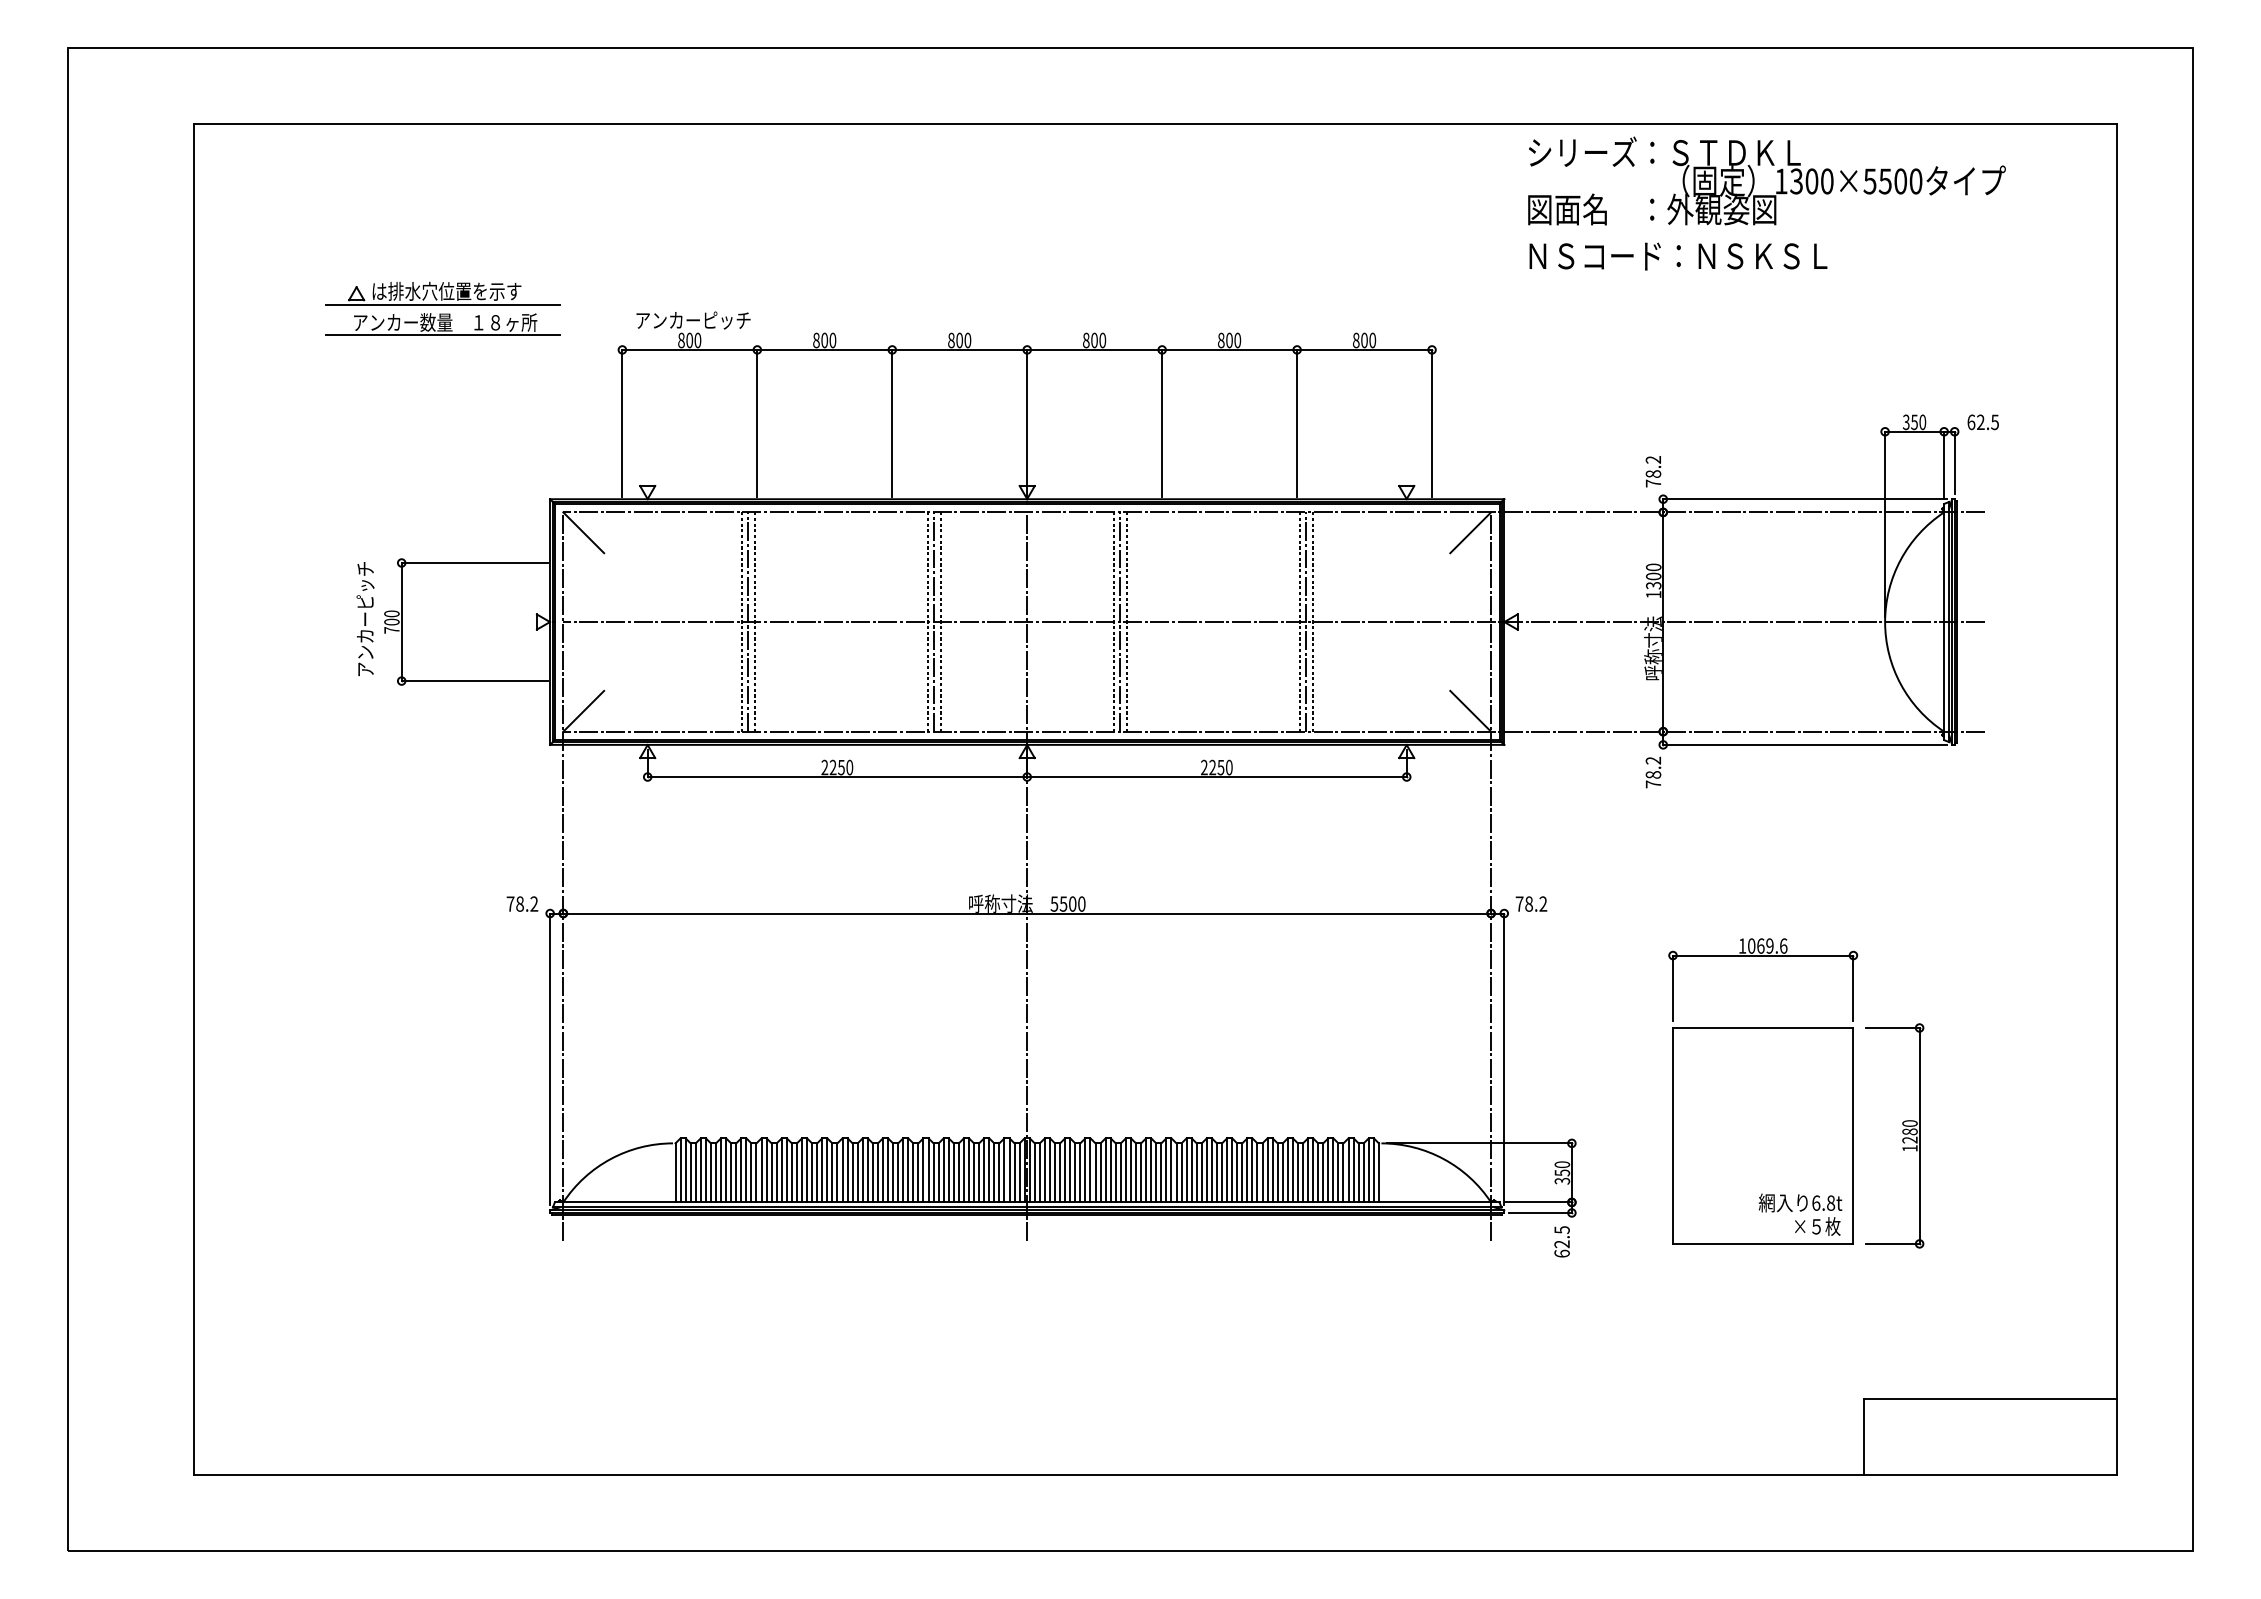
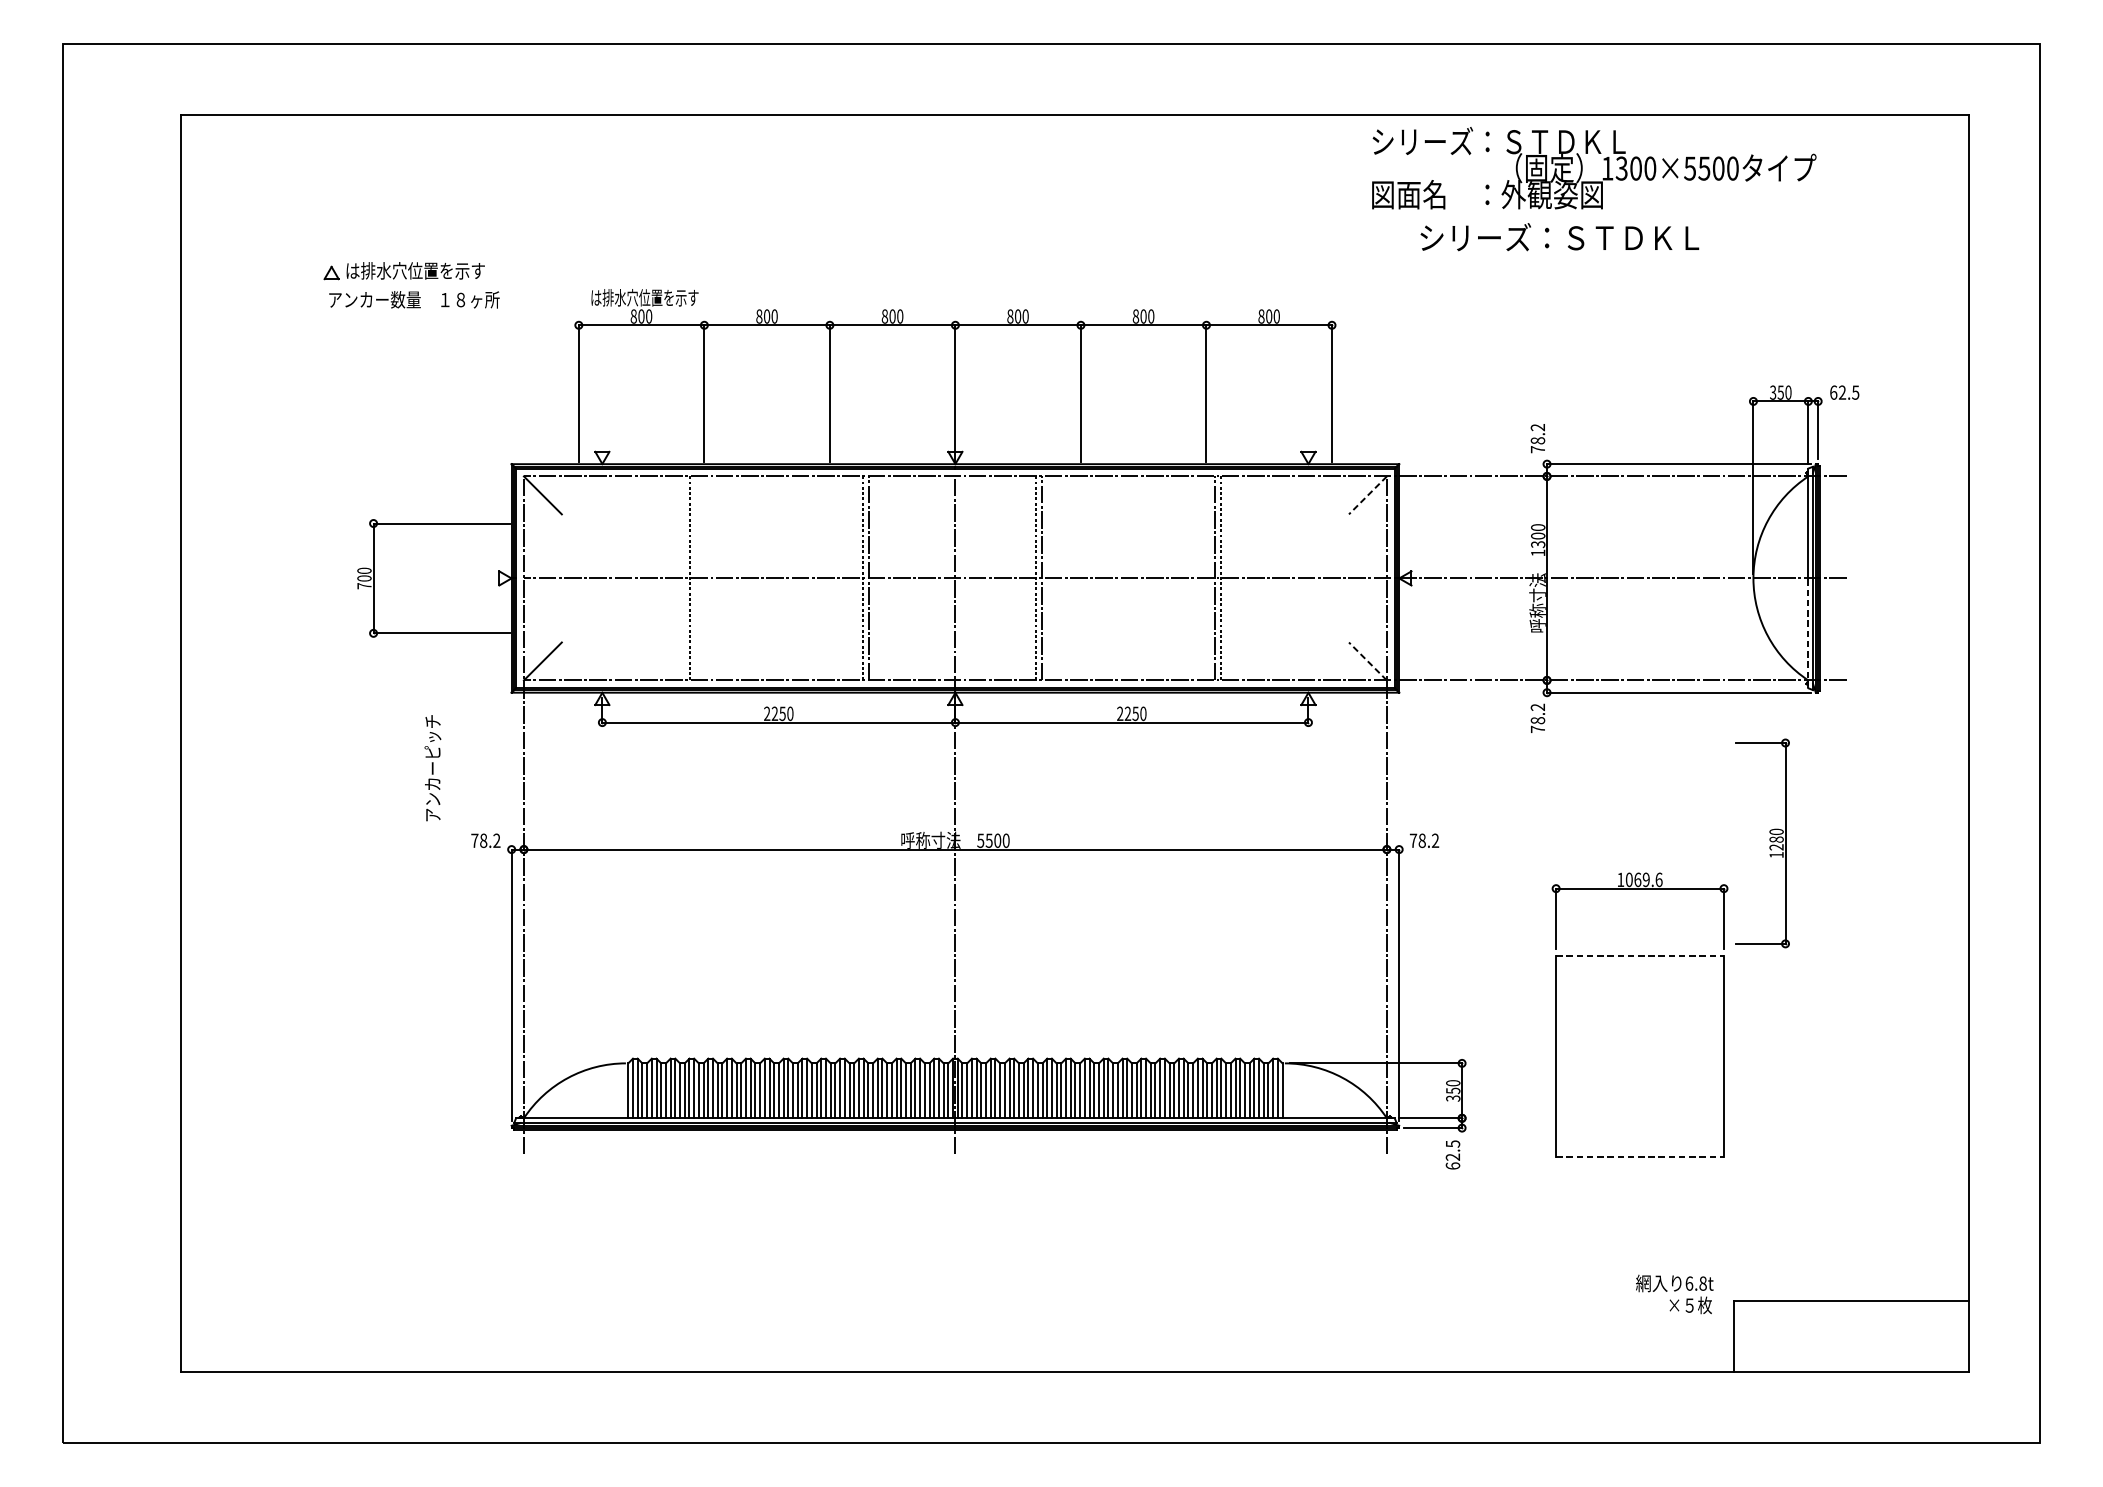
text: (1766, 180) -> (1593, 167), moved
text: (1677, 255) -> (1560, 237), ＮＳコード：ＮＳＫＳＬ -> シリーズ：ＳＴＤＫＬ
line: (443, 305) -> (412, 283), removed
text: (693, 319) -> (645, 297), アンカーピッチ -> は排水穴位置を示す
line: (443, 334) -> (412, 310), removed
line: (1470, 532) -> (1367, 495), solid -> dashed
text: (365, 618) -> (432, 767), moved
line: (748, 621) -> (696, 577), removed
line: (754, 621) -> (701, 577), removed
line: (940, 621) -> (874, 577), removed
line: (1126, 621) -> (1047, 577), removed
line: (1299, 621) -> (1208, 577), removed
line: (1944, 680) -> (1808, 632), solid -> dashed
line: (1470, 711) -> (1367, 661), solid -> dashed
line: (1763, 1028) -> (1640, 956), solid -> dashed
part: (1902, 1133) -> (1769, 841), moved
text: (1800, 1214) -> (1674, 1294), moved
line: (1763, 1243) -> (1640, 1156), solid -> dashed

